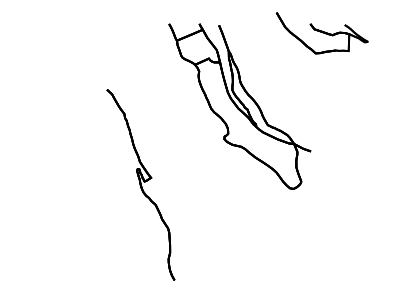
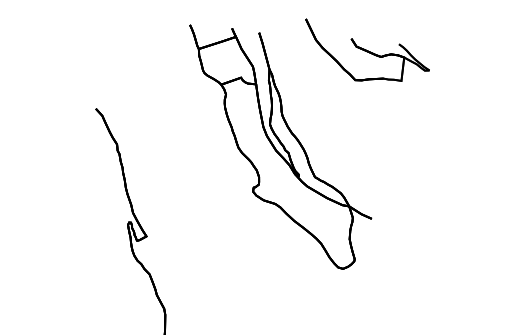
part: (321, 33) -> (365, 53), moved

